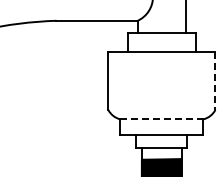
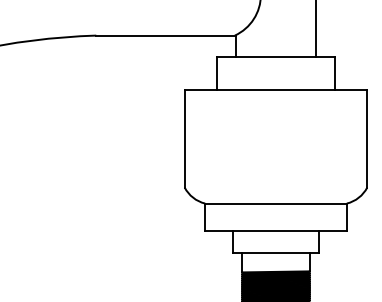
line: (215, 81) -> (367, 139), dashed -> solid
line: (161, 119) -> (275, 203), dashed -> solid

